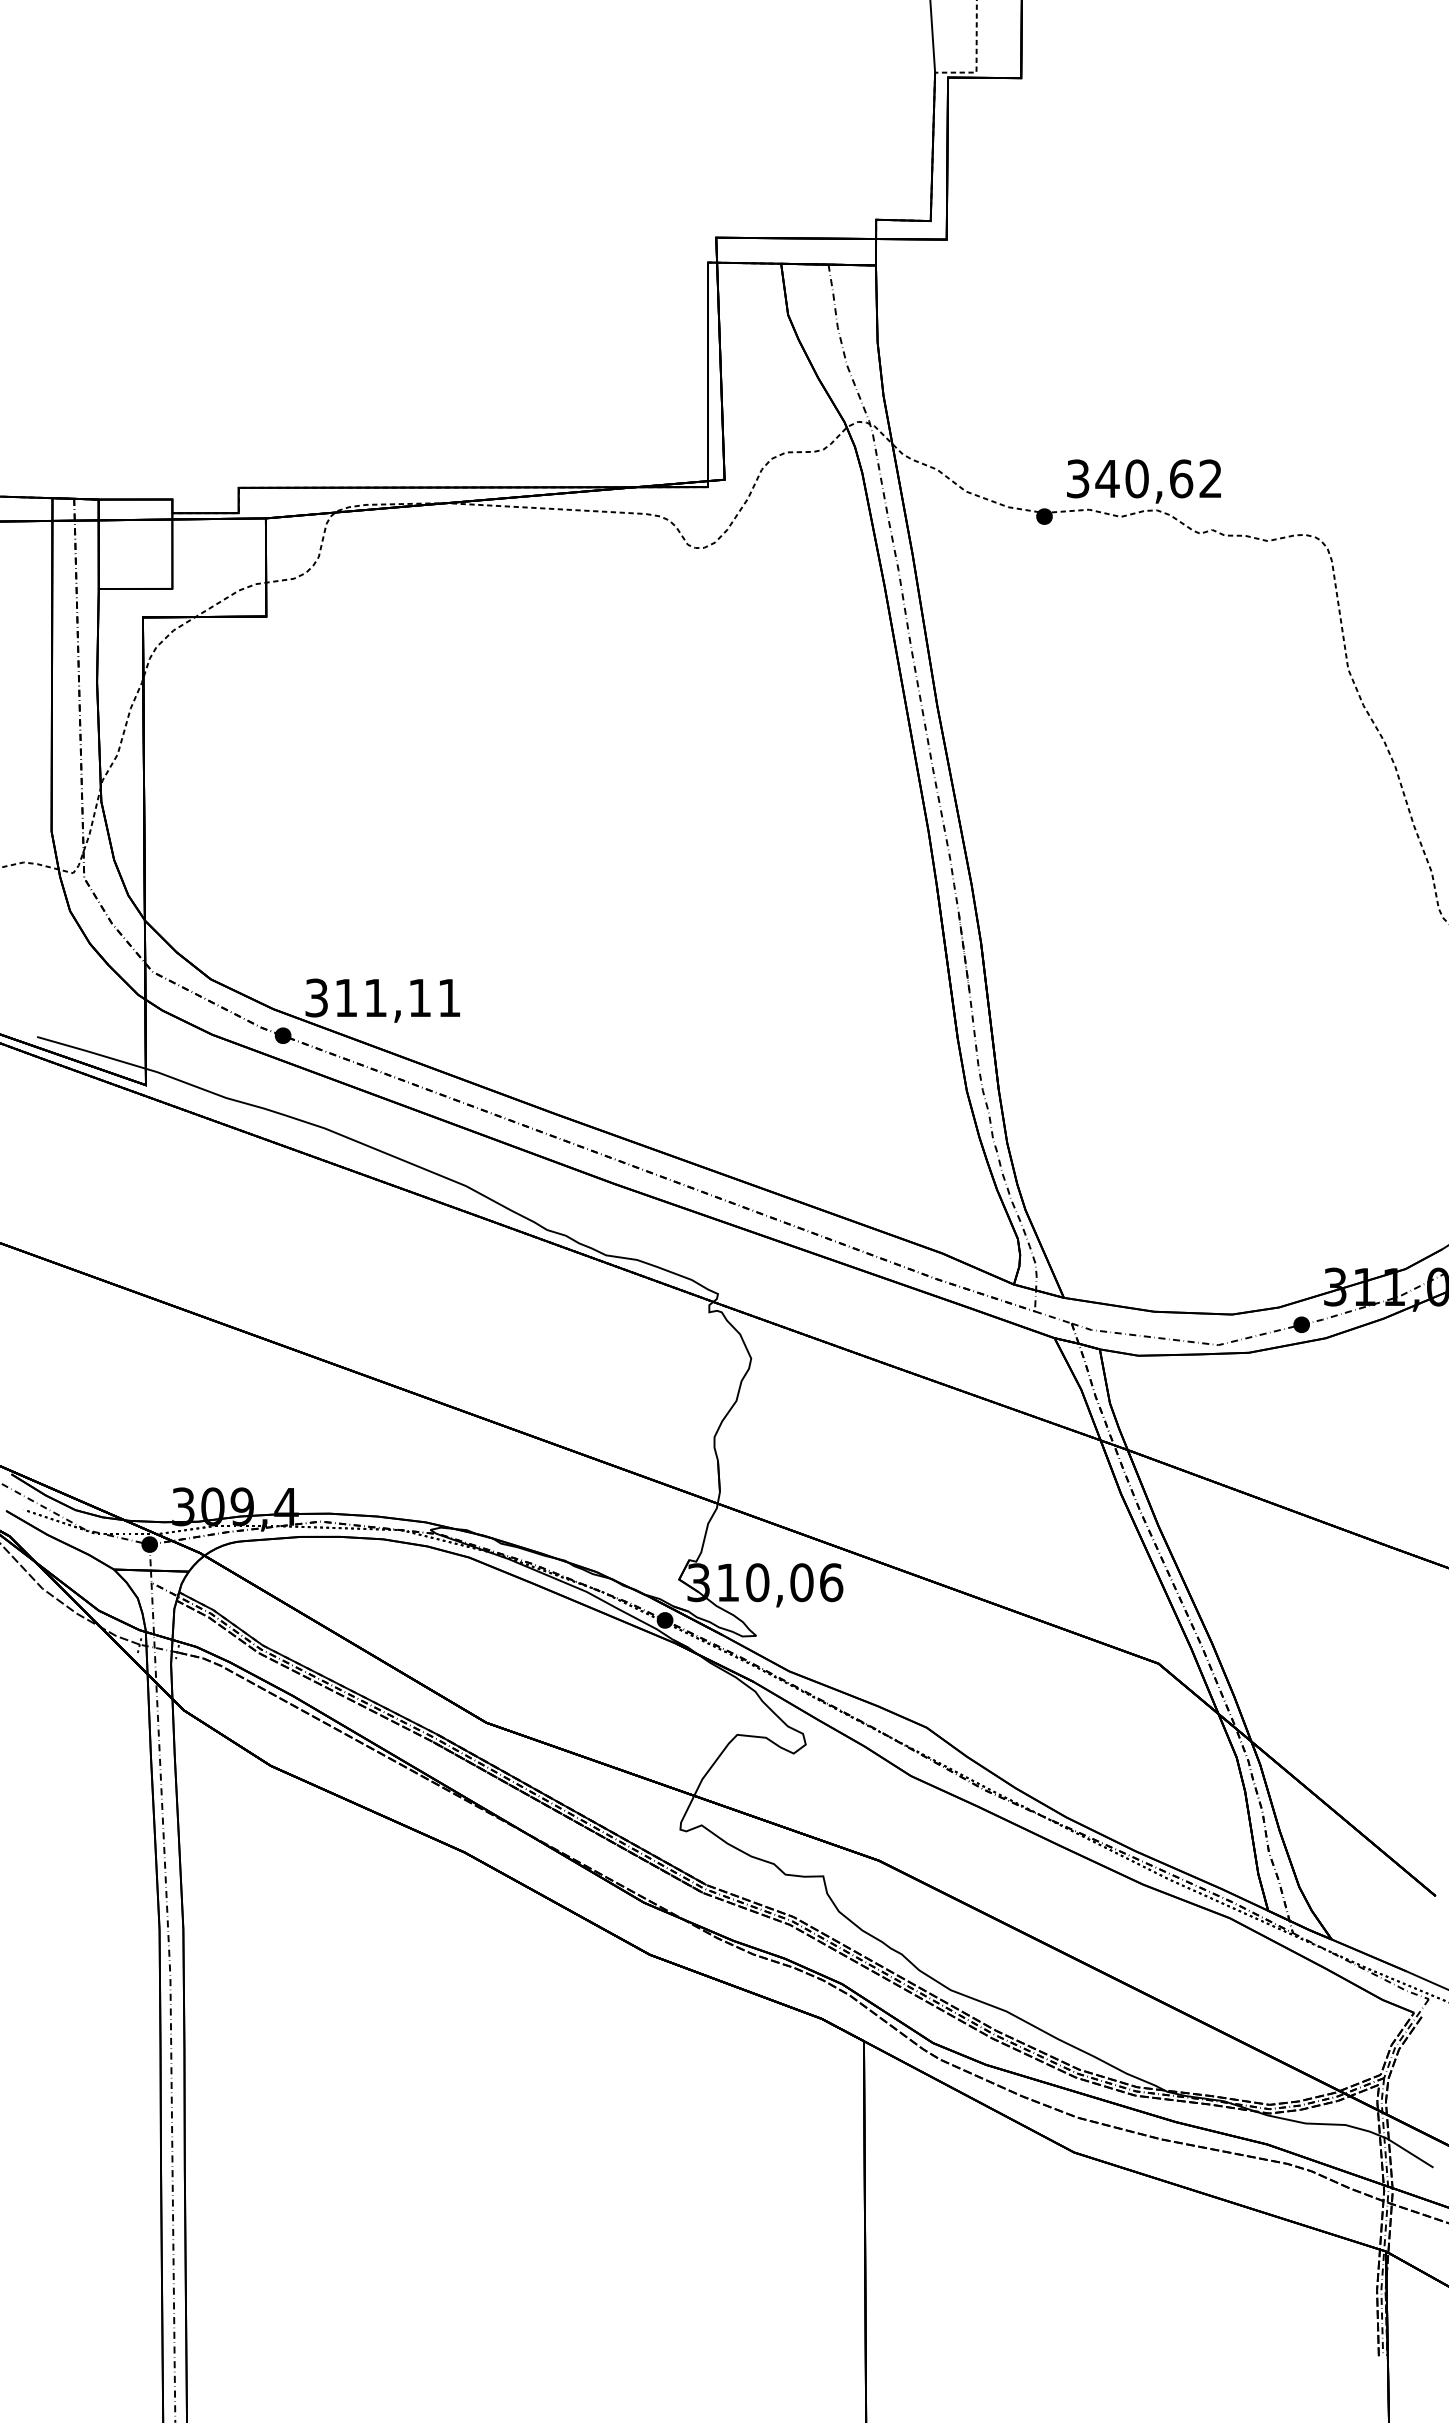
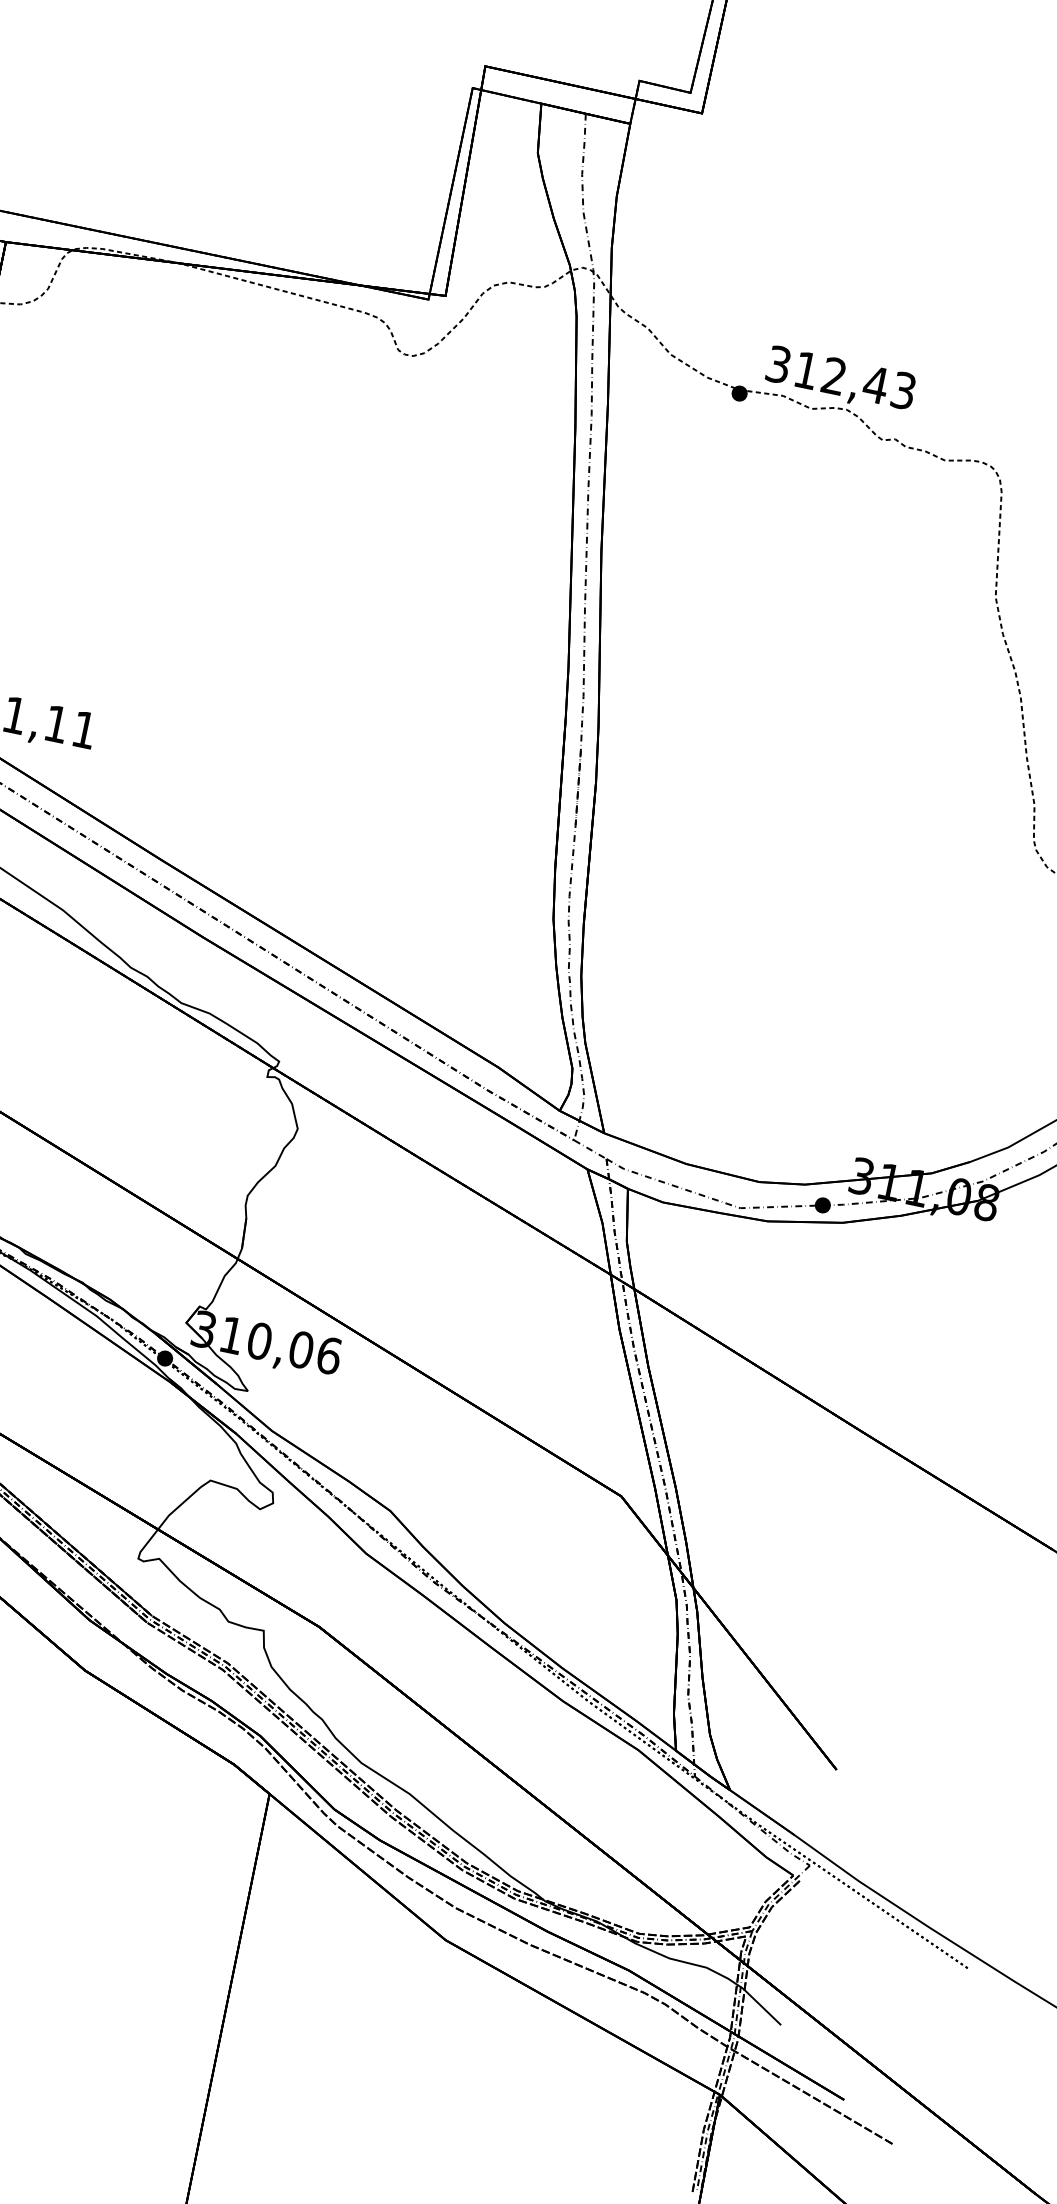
text: (1158, 478) -> (854, 380), 340,62 -> 312,43

